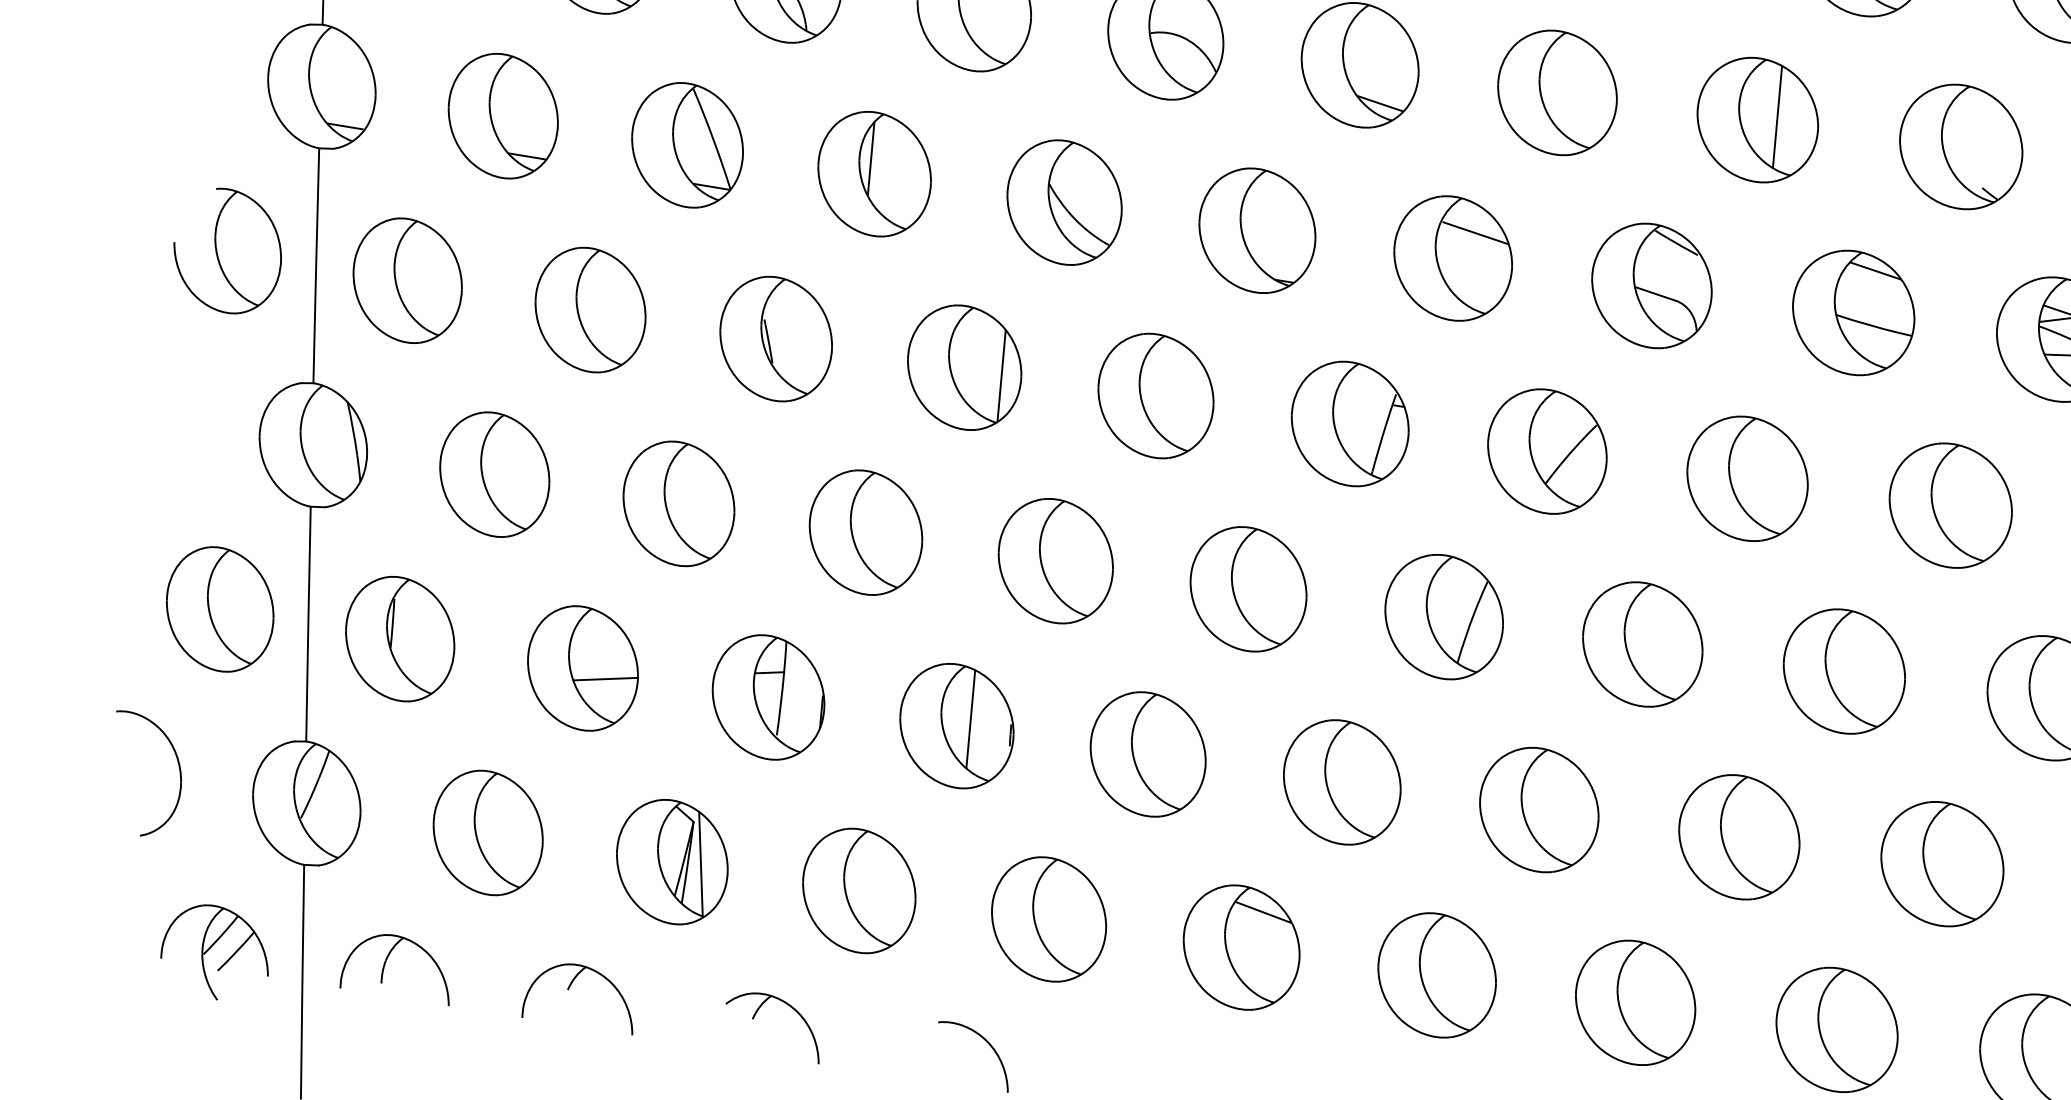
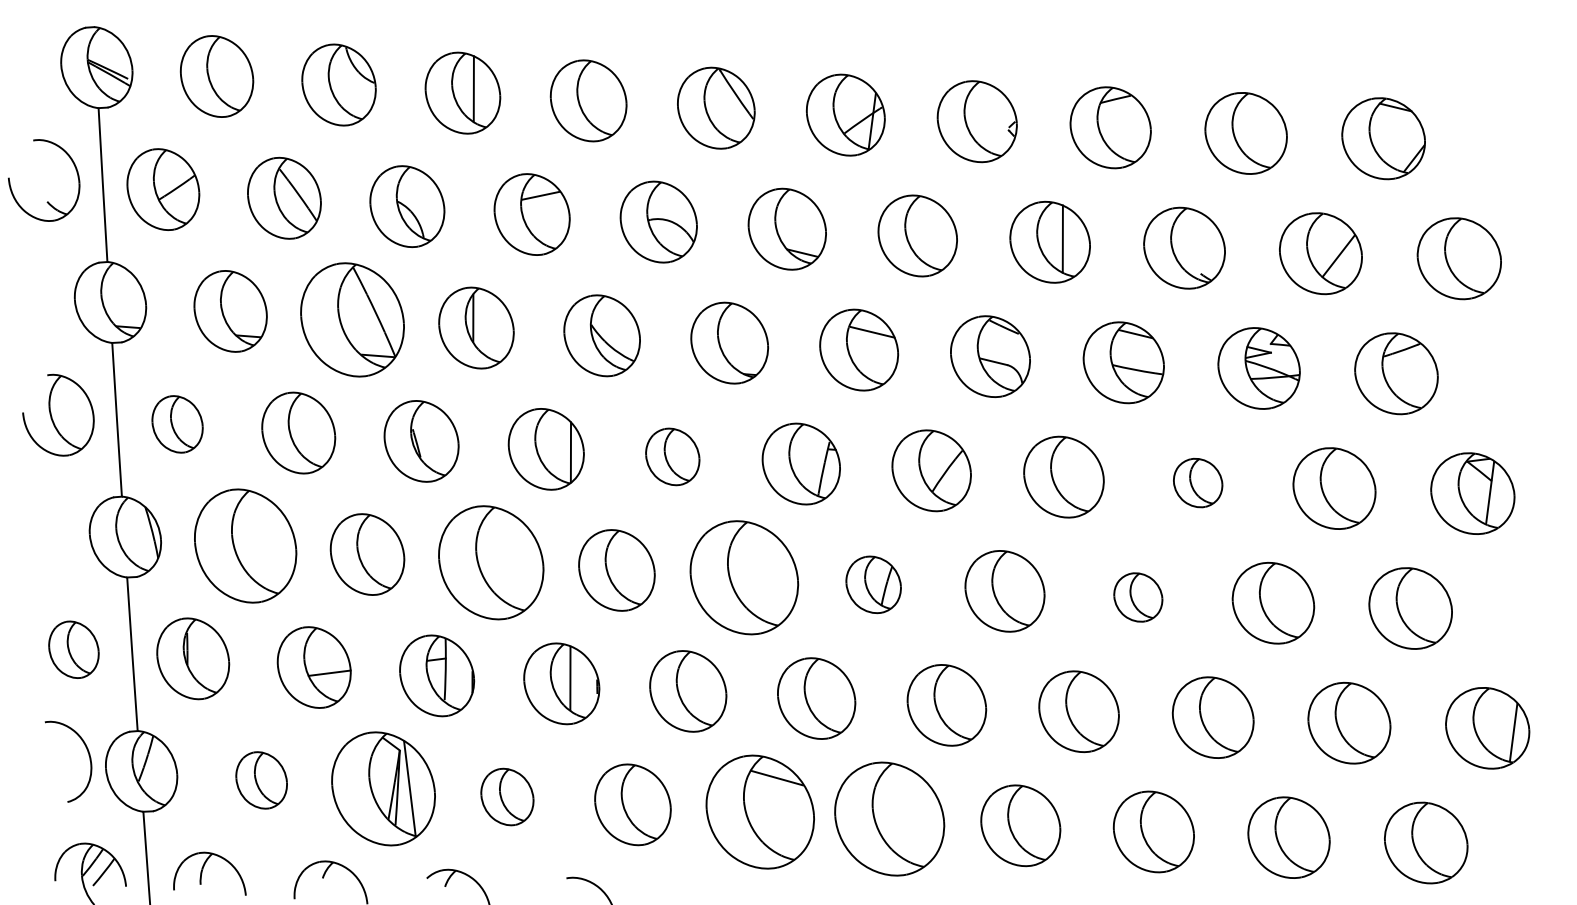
part: (687, 144) -> (352, 319), size x1.4
part: (407, 280) -> (177, 424), size x0.7
part: (1155, 395) -> (672, 456), size x0.7
part: (494, 473) -> (245, 545), size x1.4
part: (1949, 504) -> (1197, 482), size x0.6
part: (866, 532) -> (491, 562), size x1.4
part: (1248, 588) -> (744, 577), size x1.4
part: (219, 609) -> (73, 649), size x0.7
part: (1443, 616) -> (873, 584), size x0.7
part: (1844, 671) -> (1138, 597), size x0.6
part: (178, 767) -> (88, 755), moved
part: (487, 833) -> (261, 780), size x0.7
part: (672, 861) -> (383, 788), size x1.4
part: (859, 890) -> (507, 796), size x0.7
part: (1241, 948) -> (760, 812), size x1.4
part: (1436, 975) -> (889, 819), size x1.4

